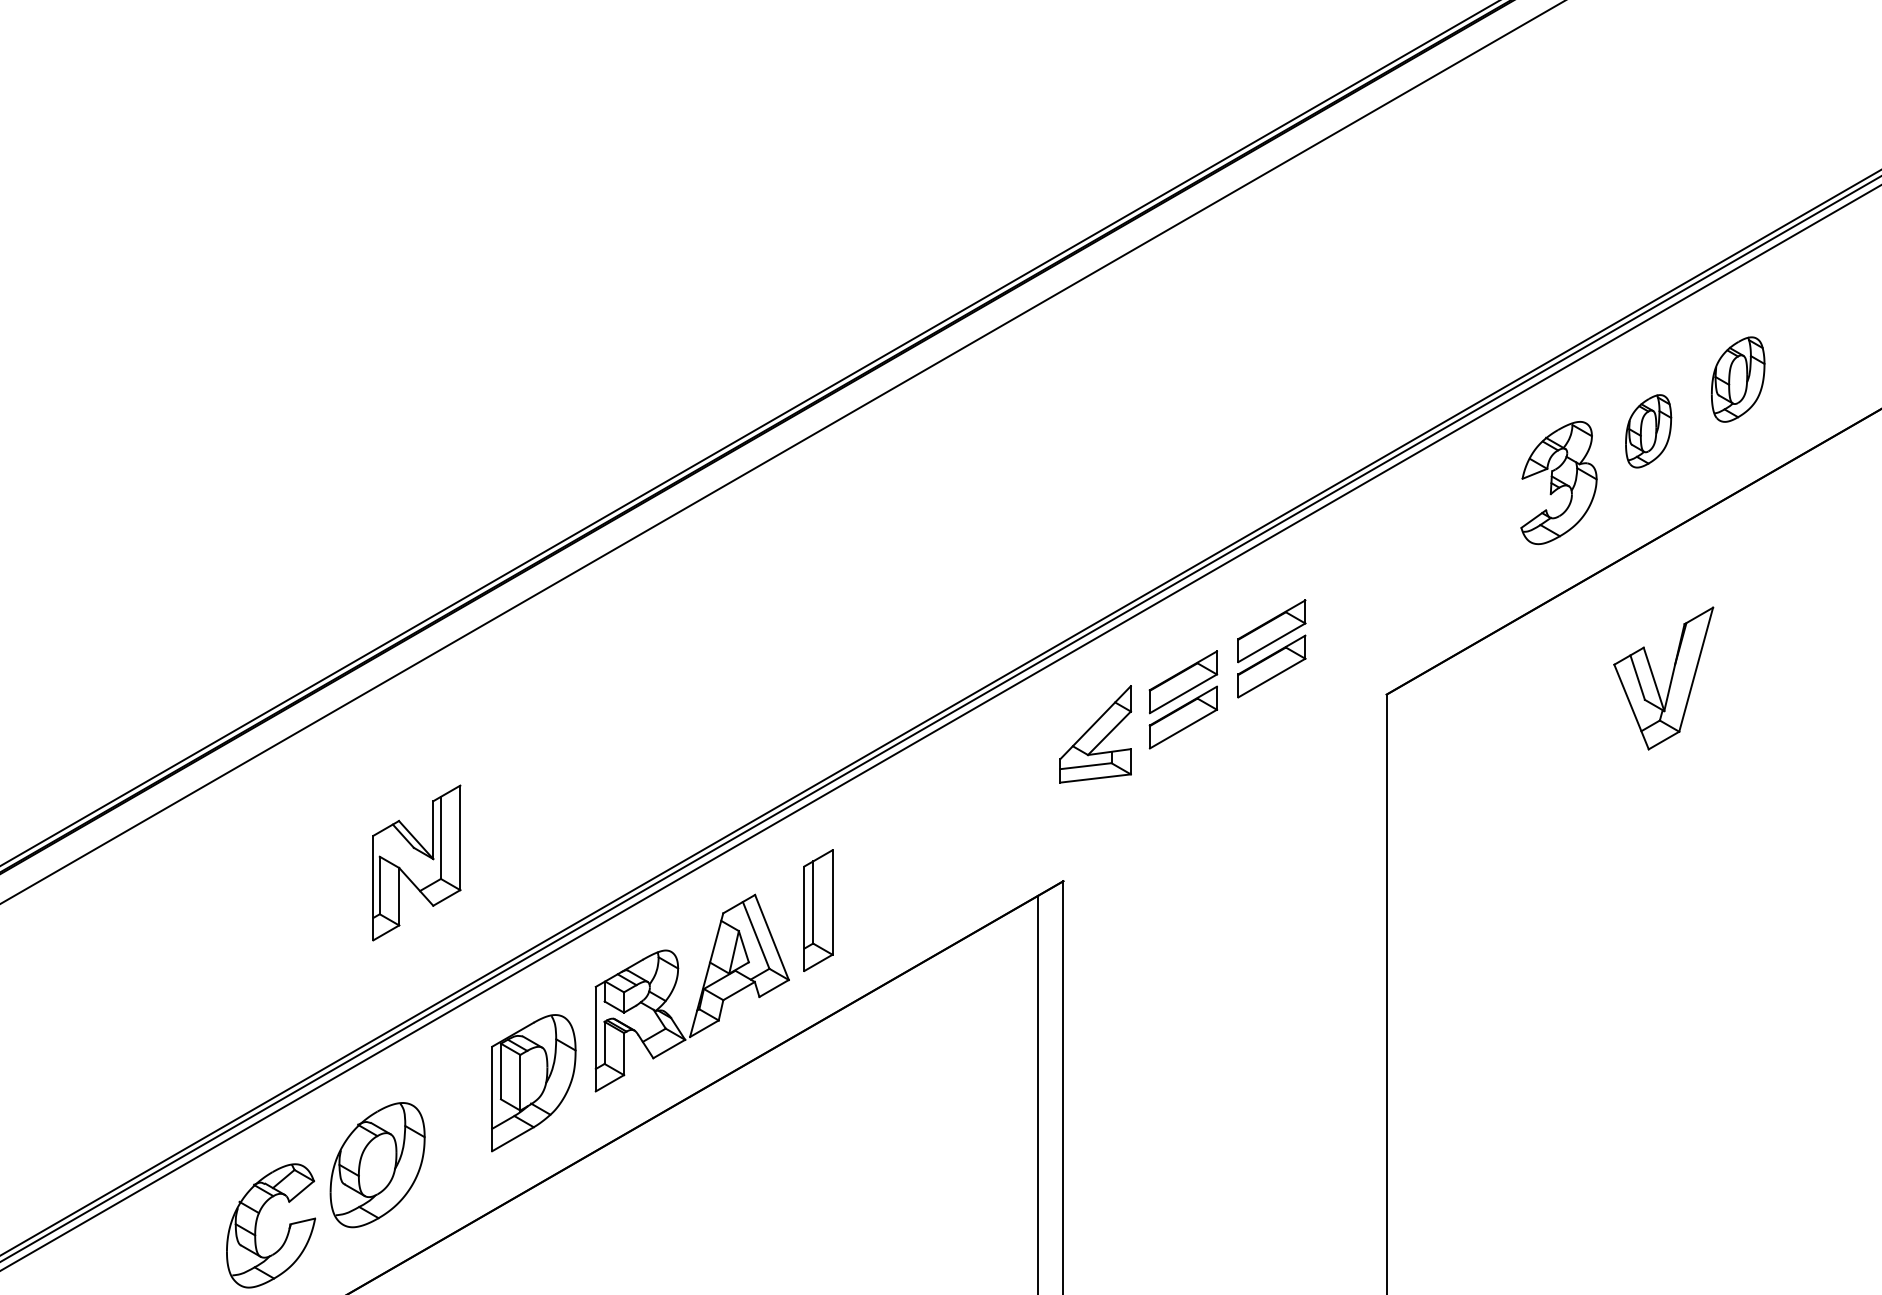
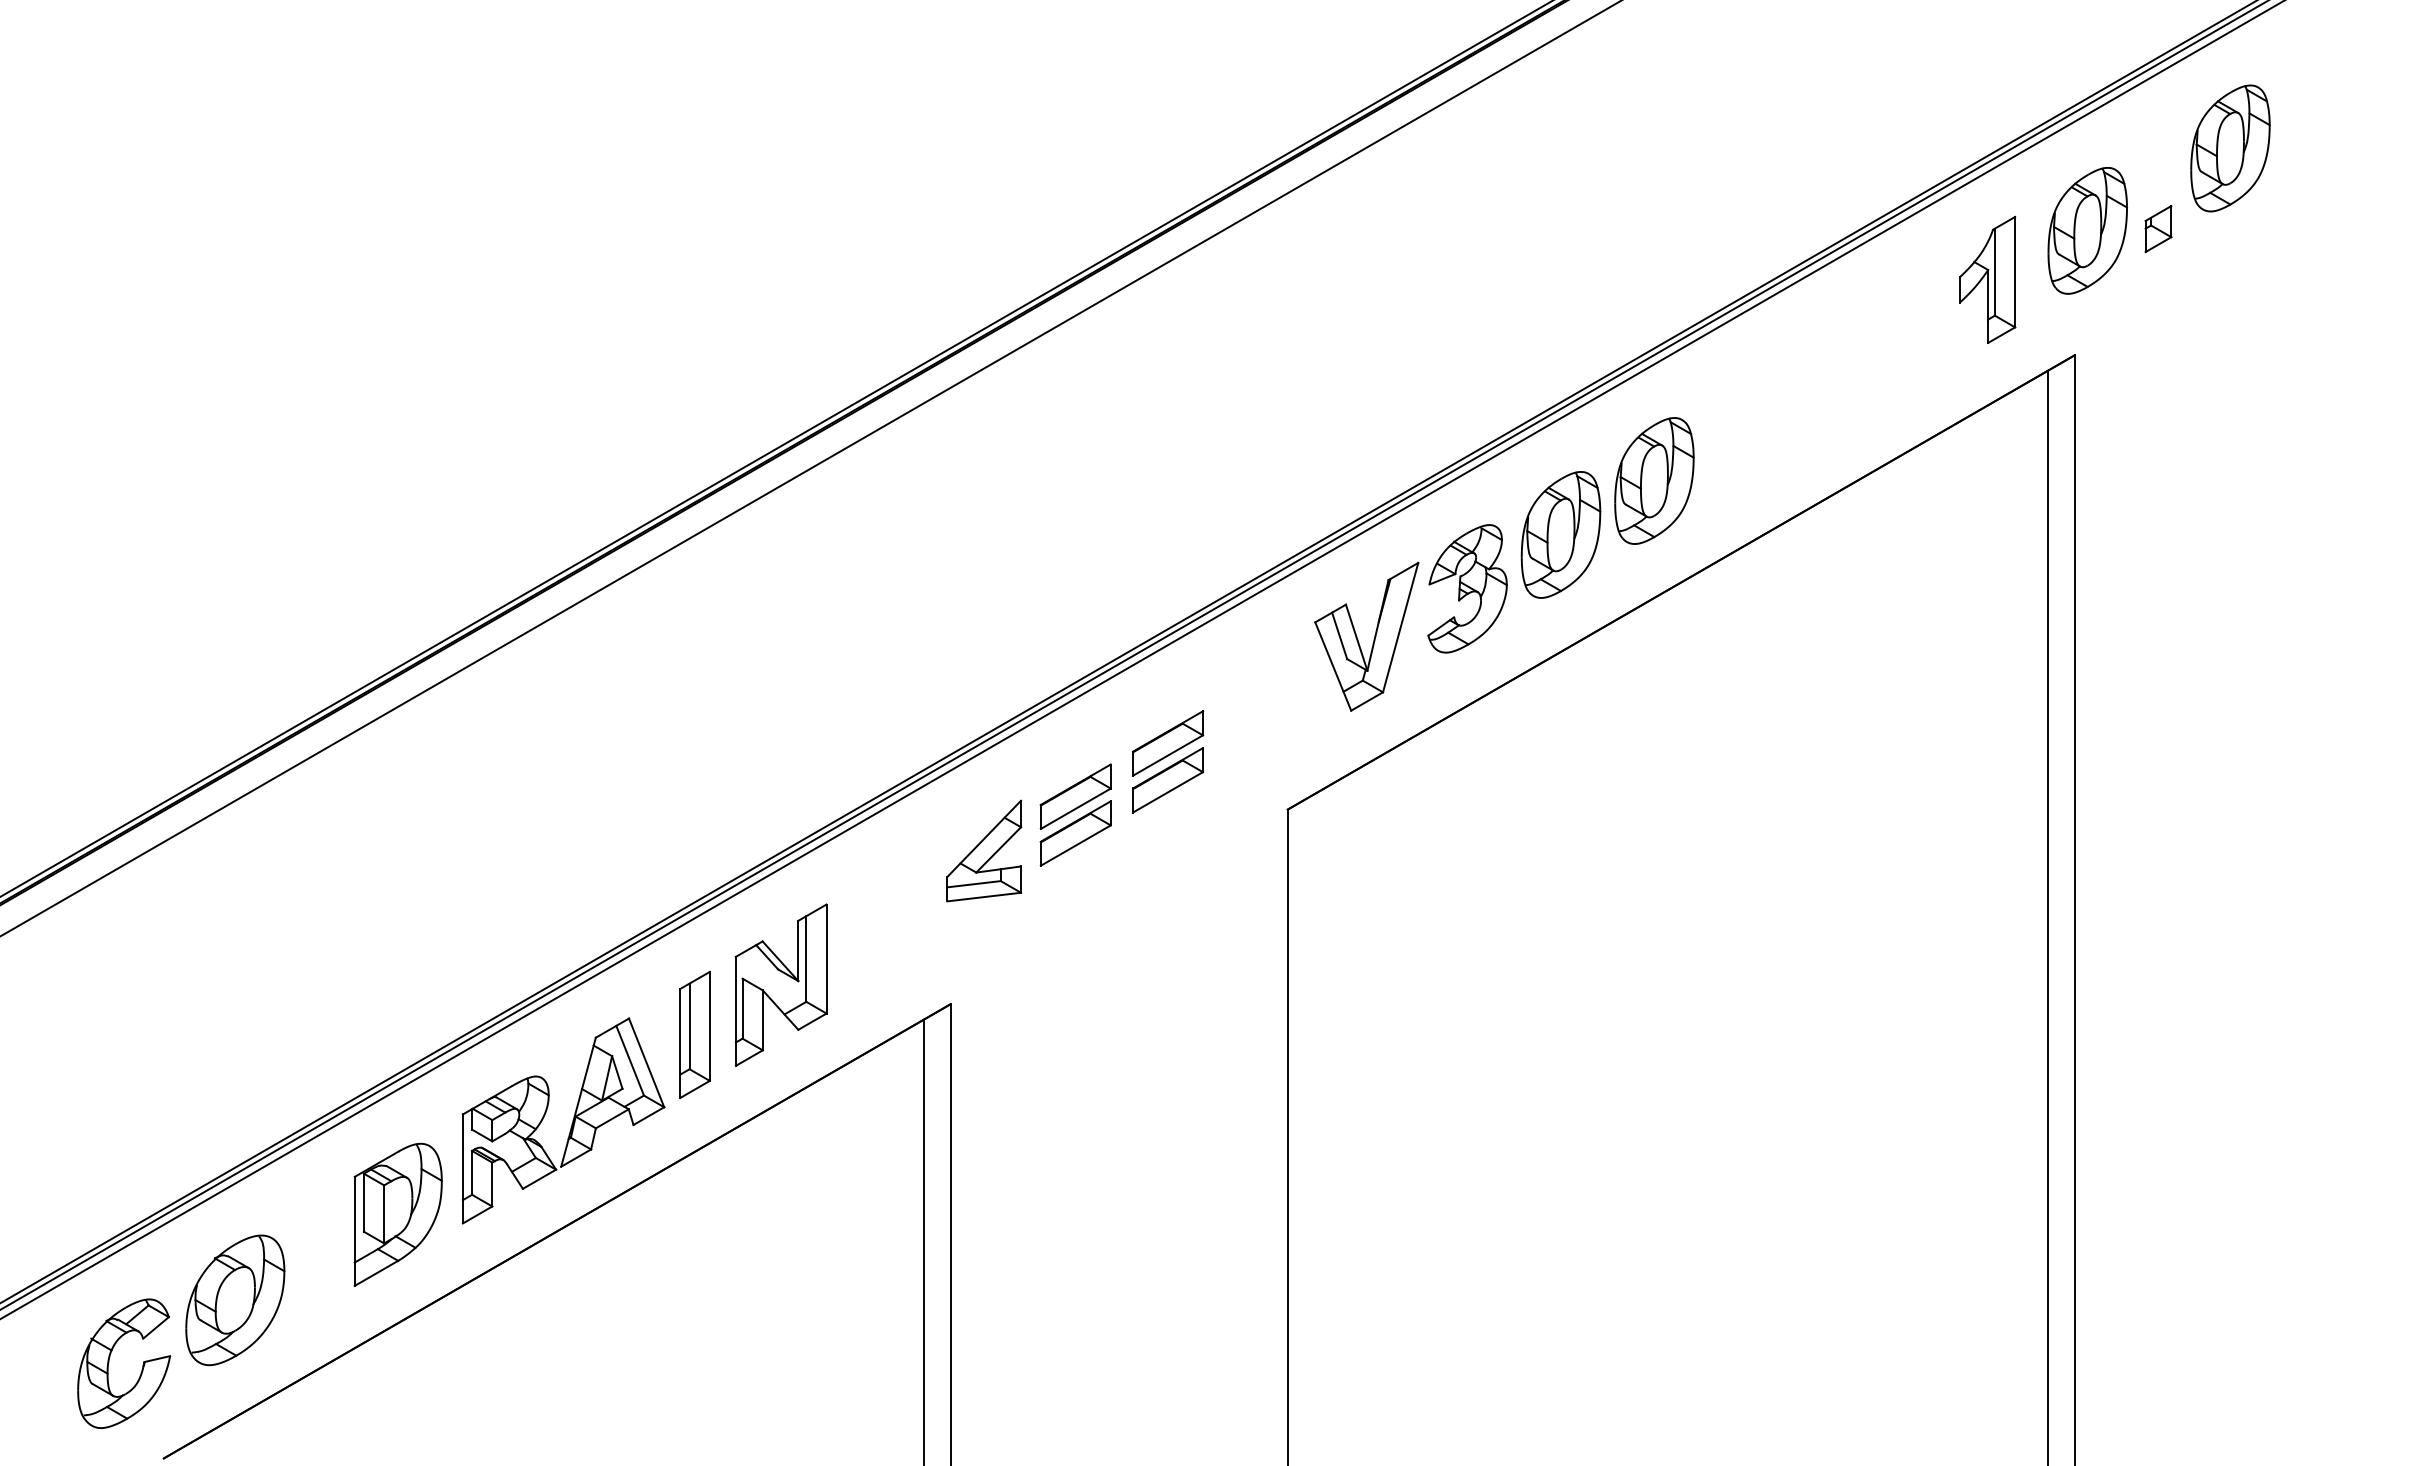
part: (1738, 379) -> (1654, 480), size x1.43
part: (1648, 430) -> (1560, 534), size x1.67
part: (1670, 681) -> (1373, 639), moved
part: (416, 862) -> (780, 984), moved

